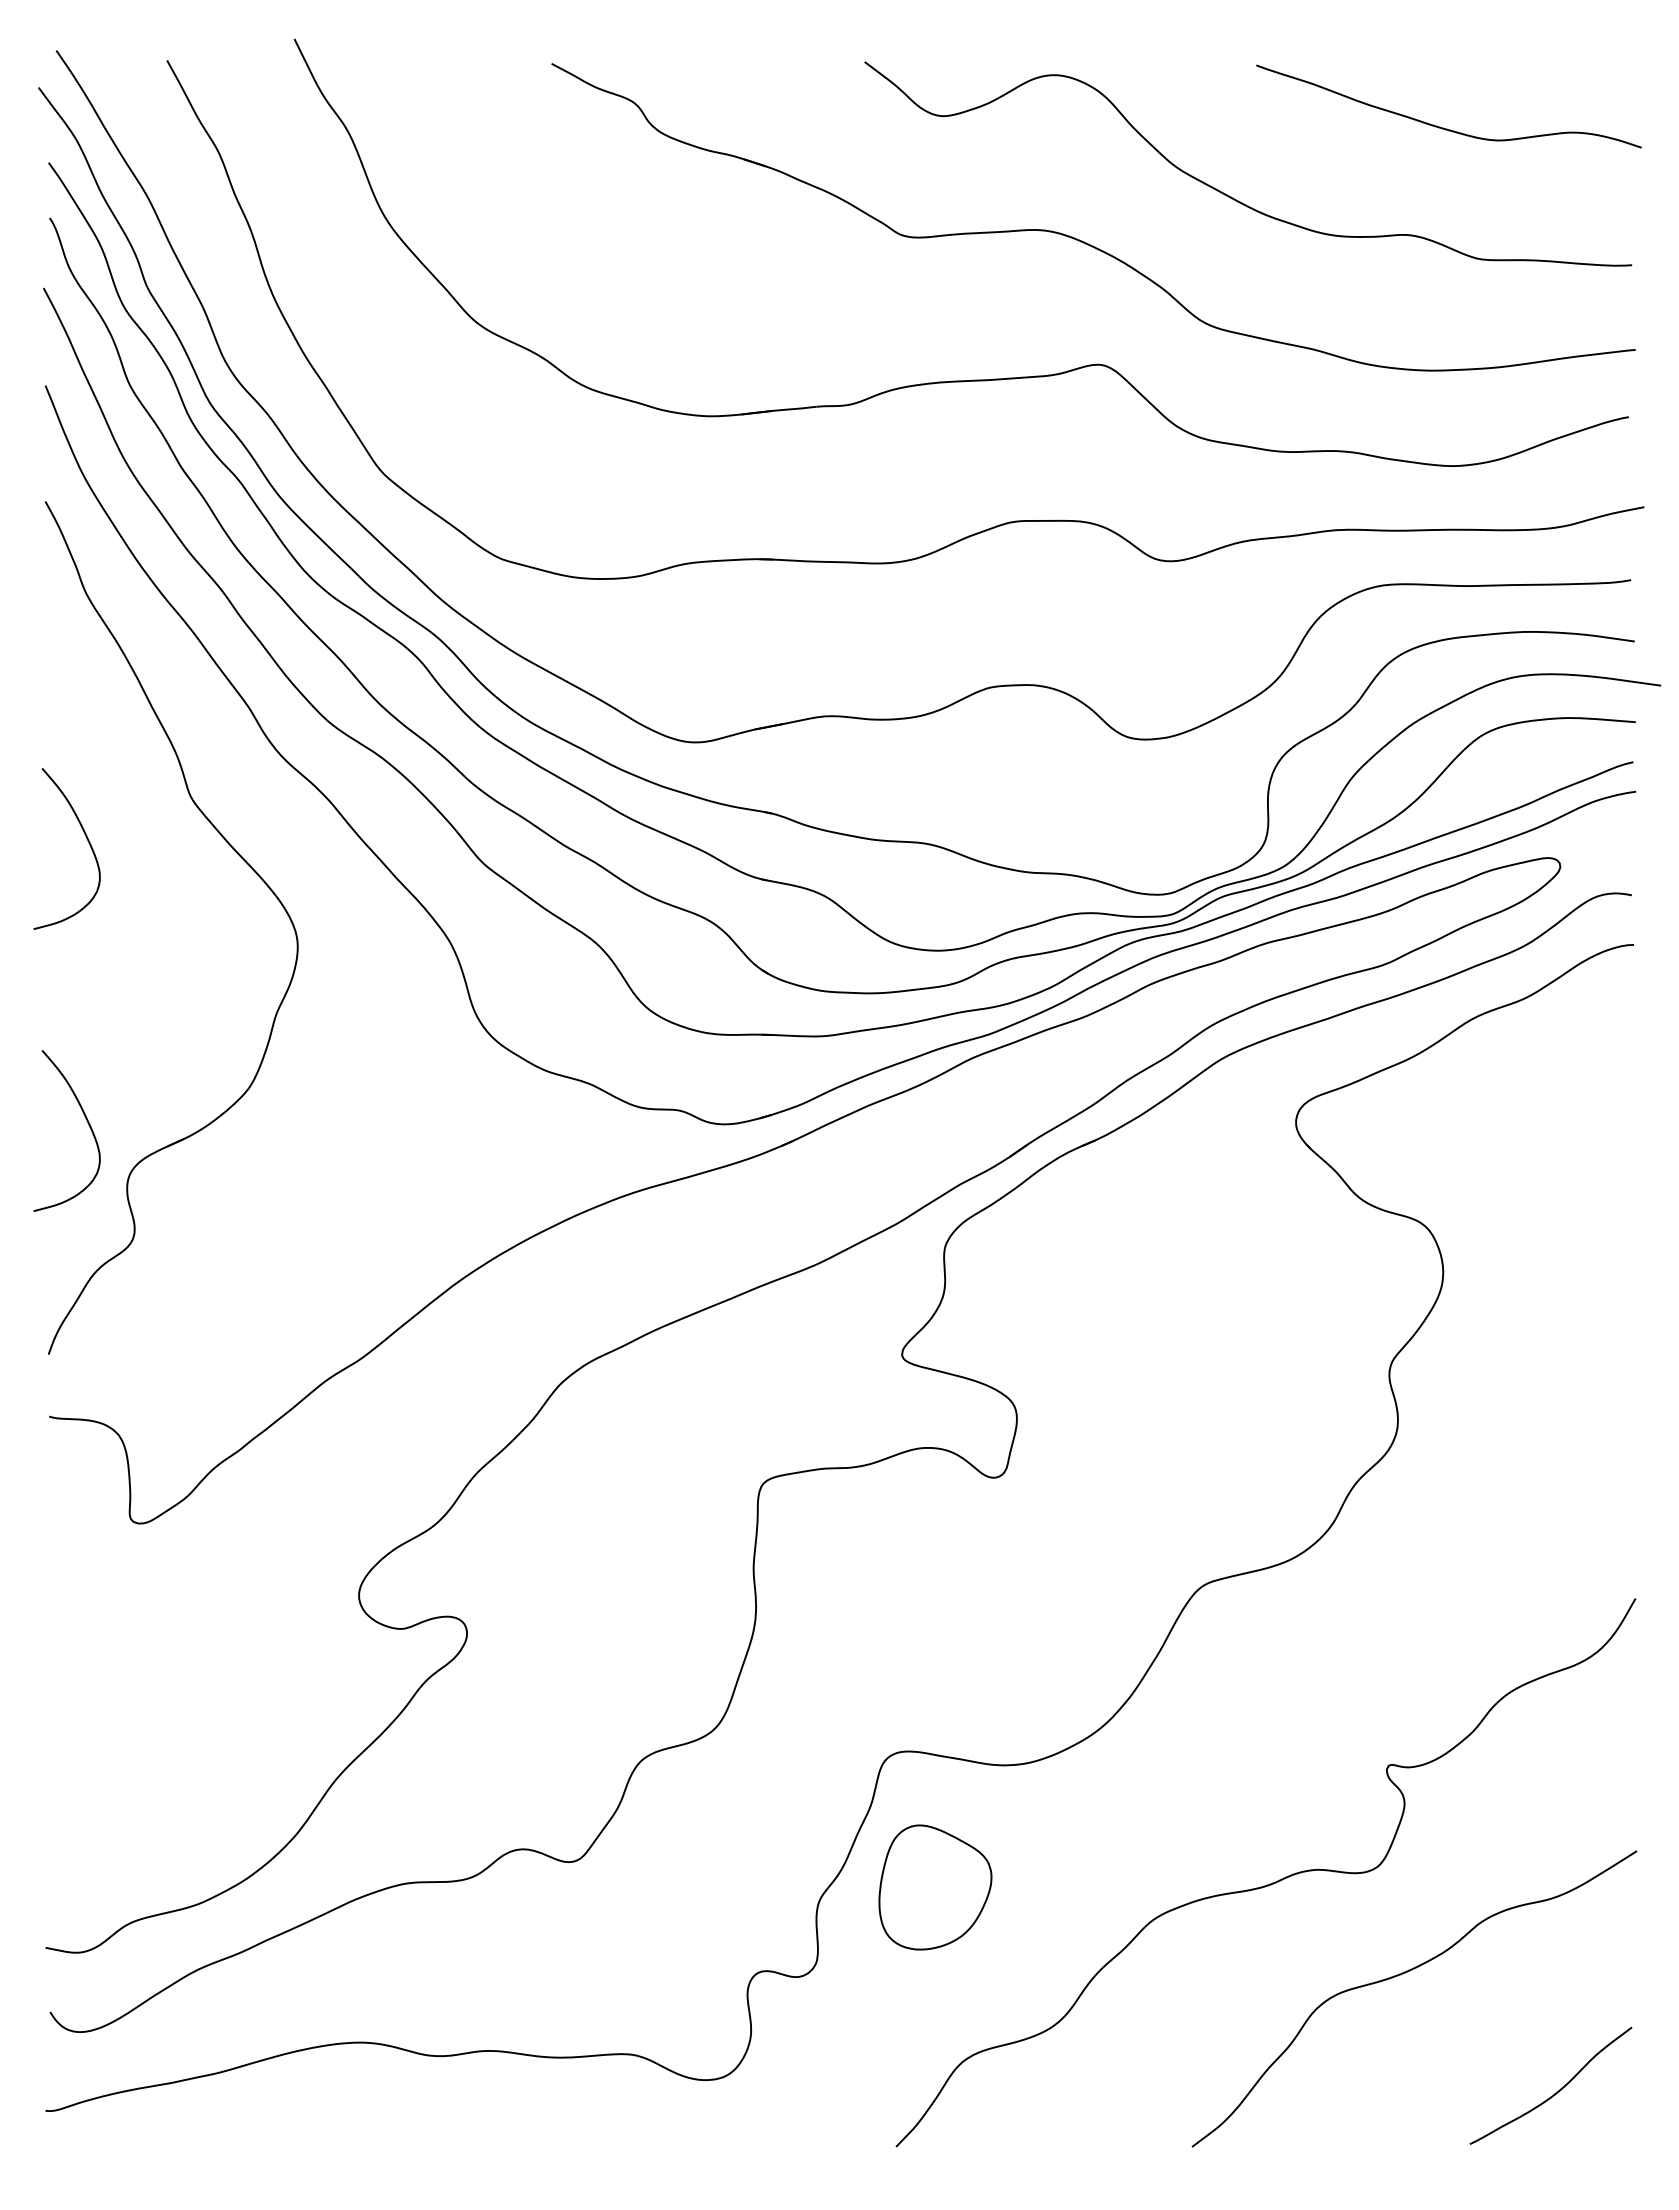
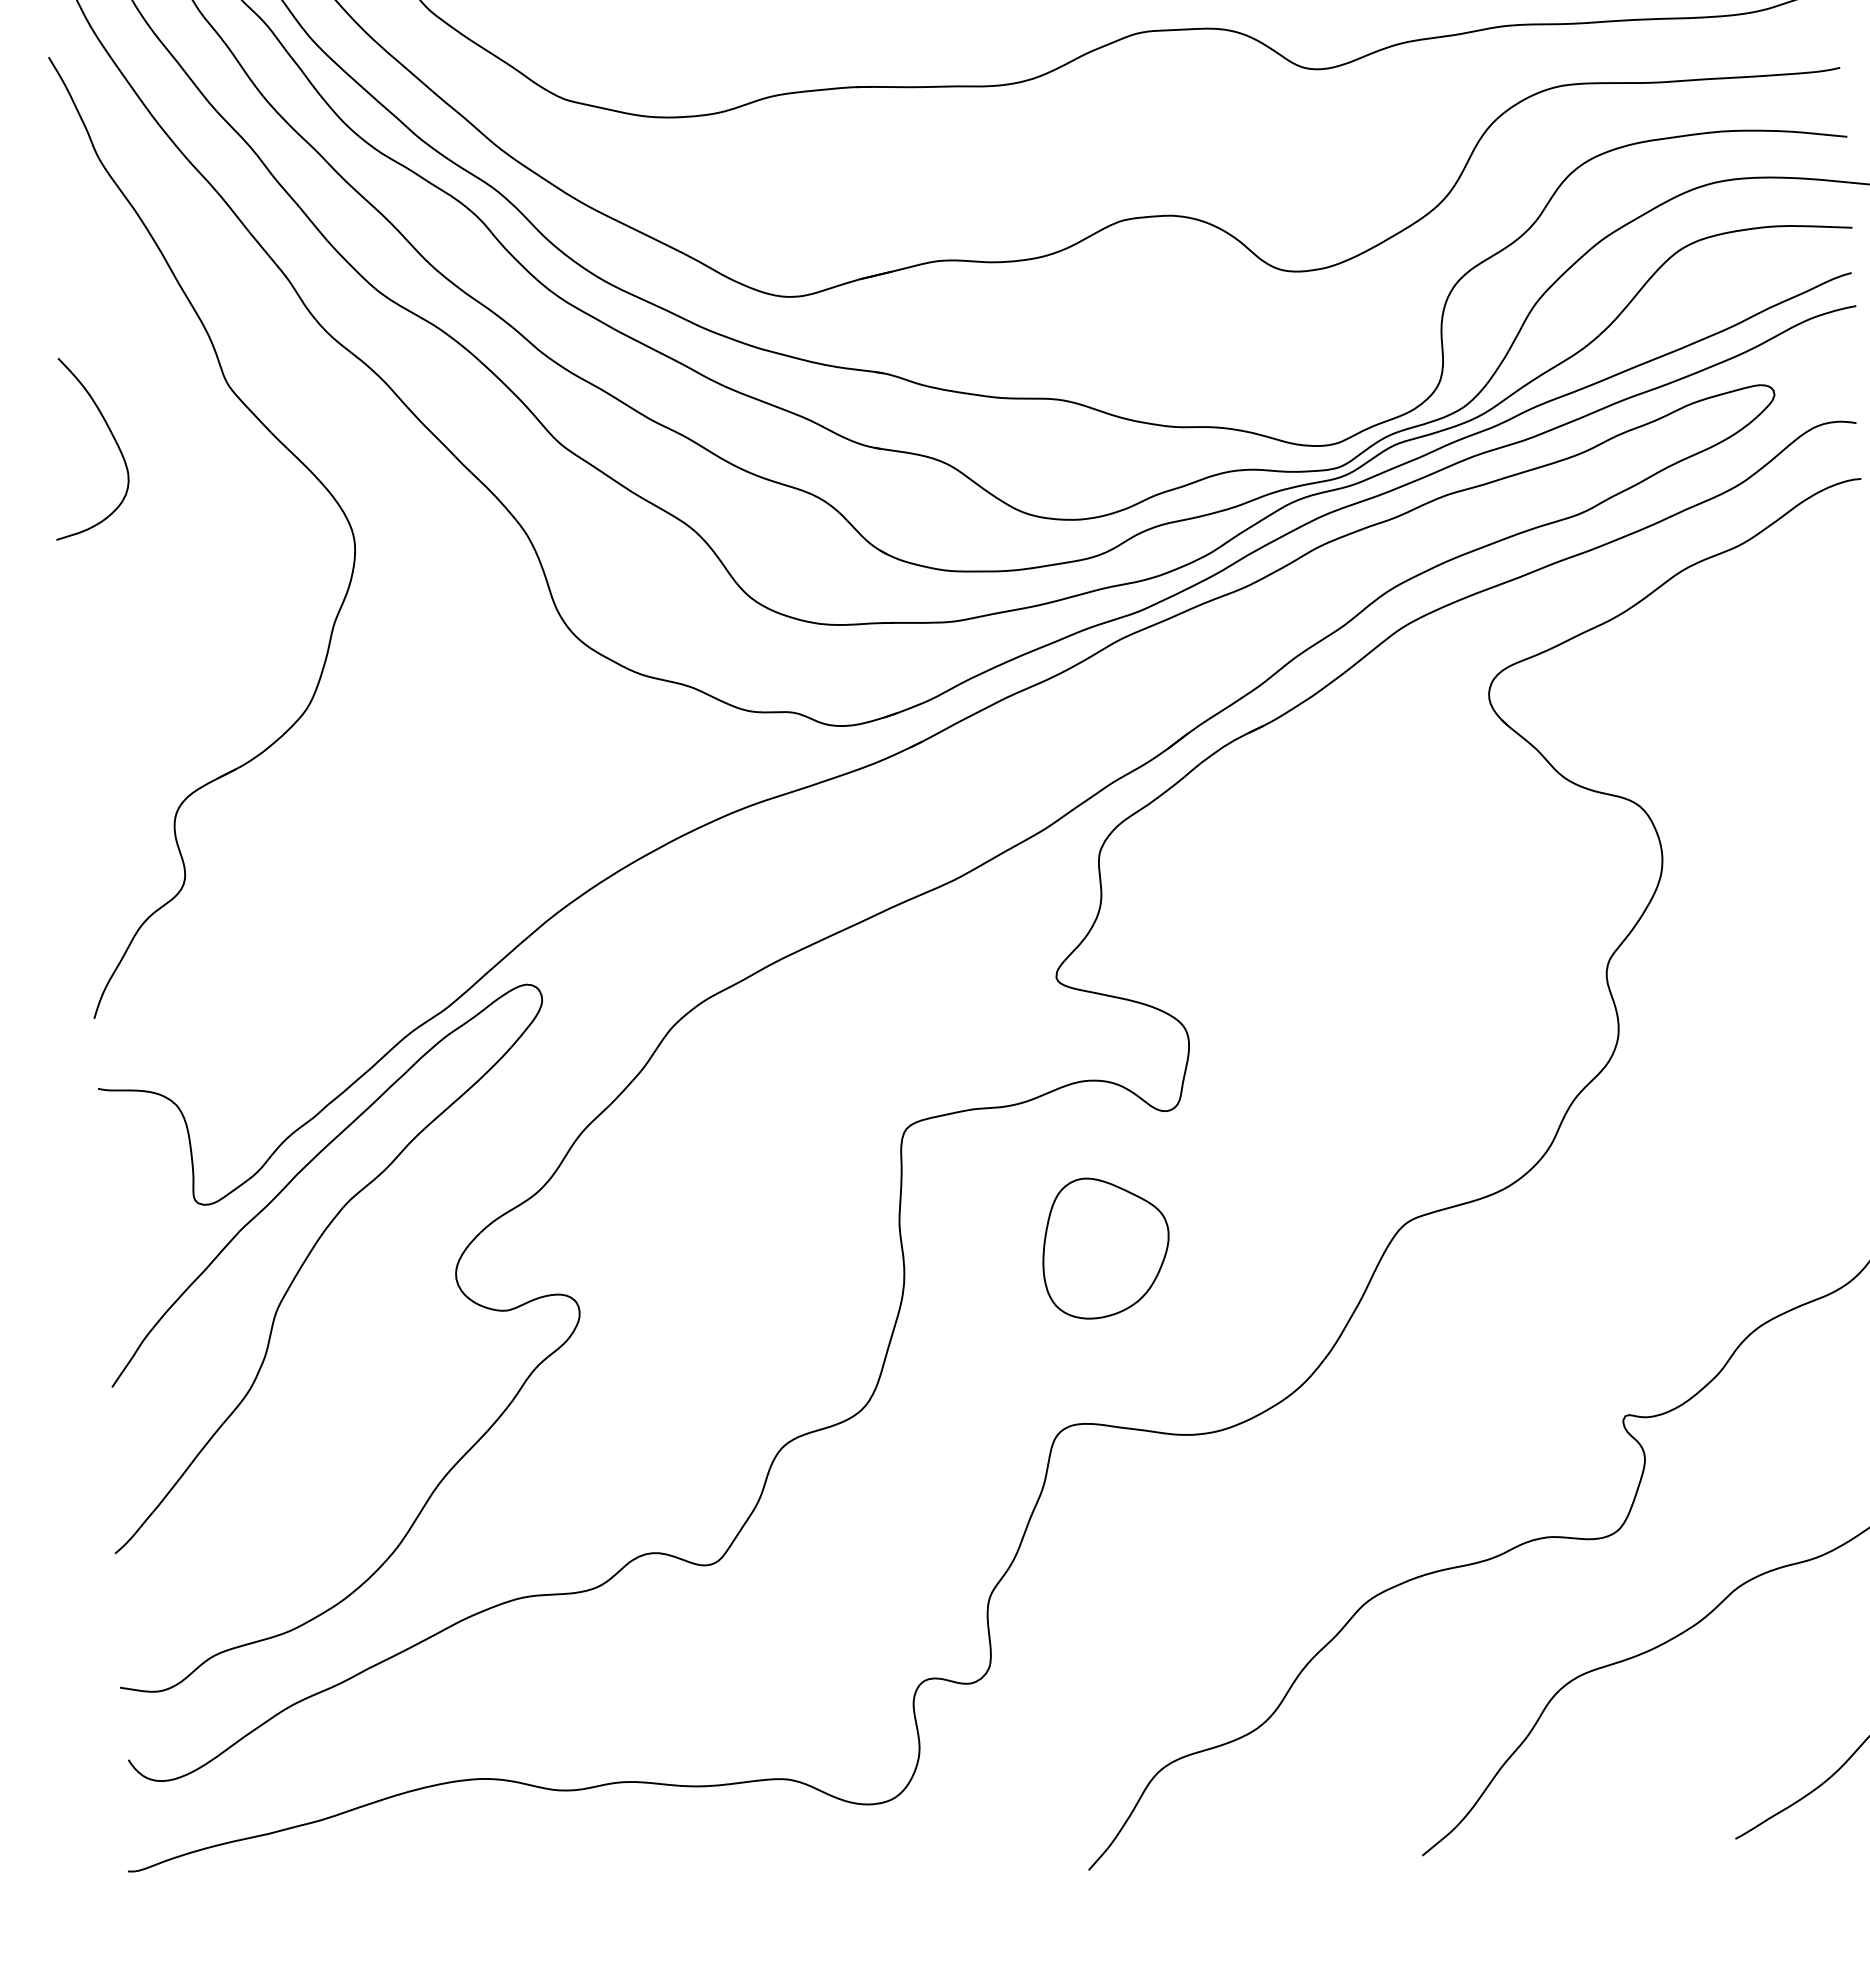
curve: (87, 1123) -> (126, 756), removed
curve: (230, 1572) -> (310, 1255), added
part: (935, 1887) -> (1105, 1247), moved

